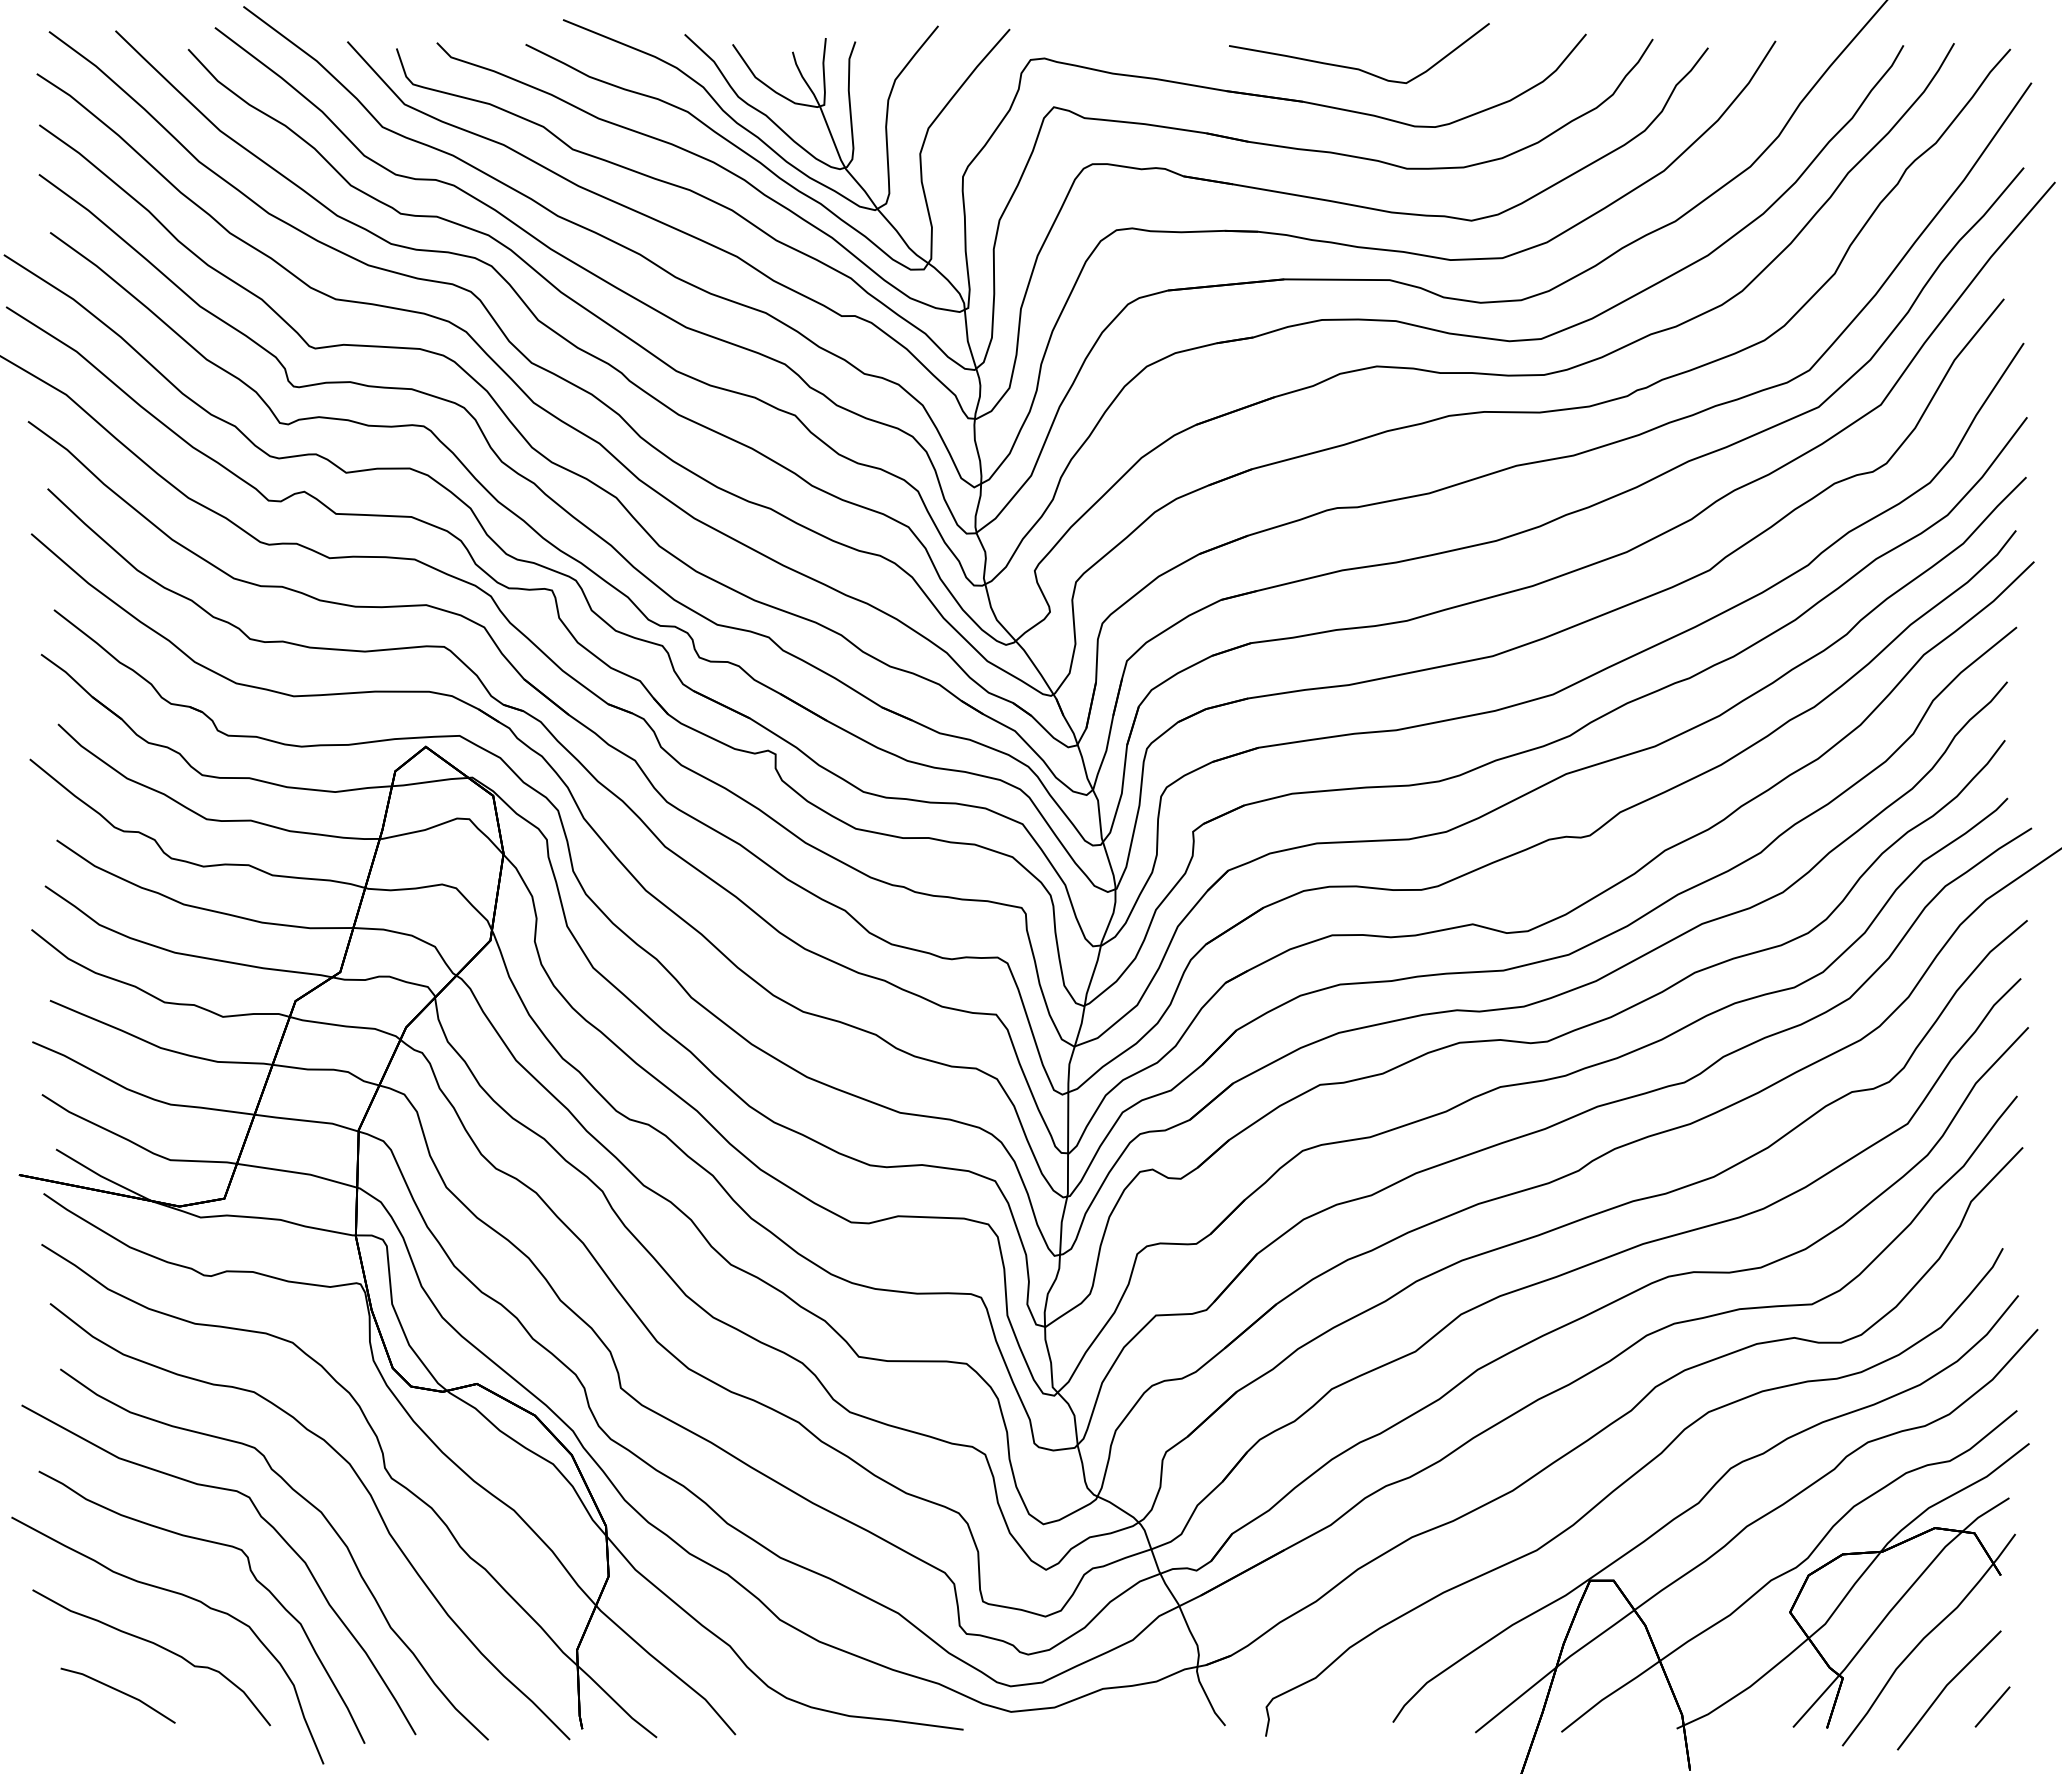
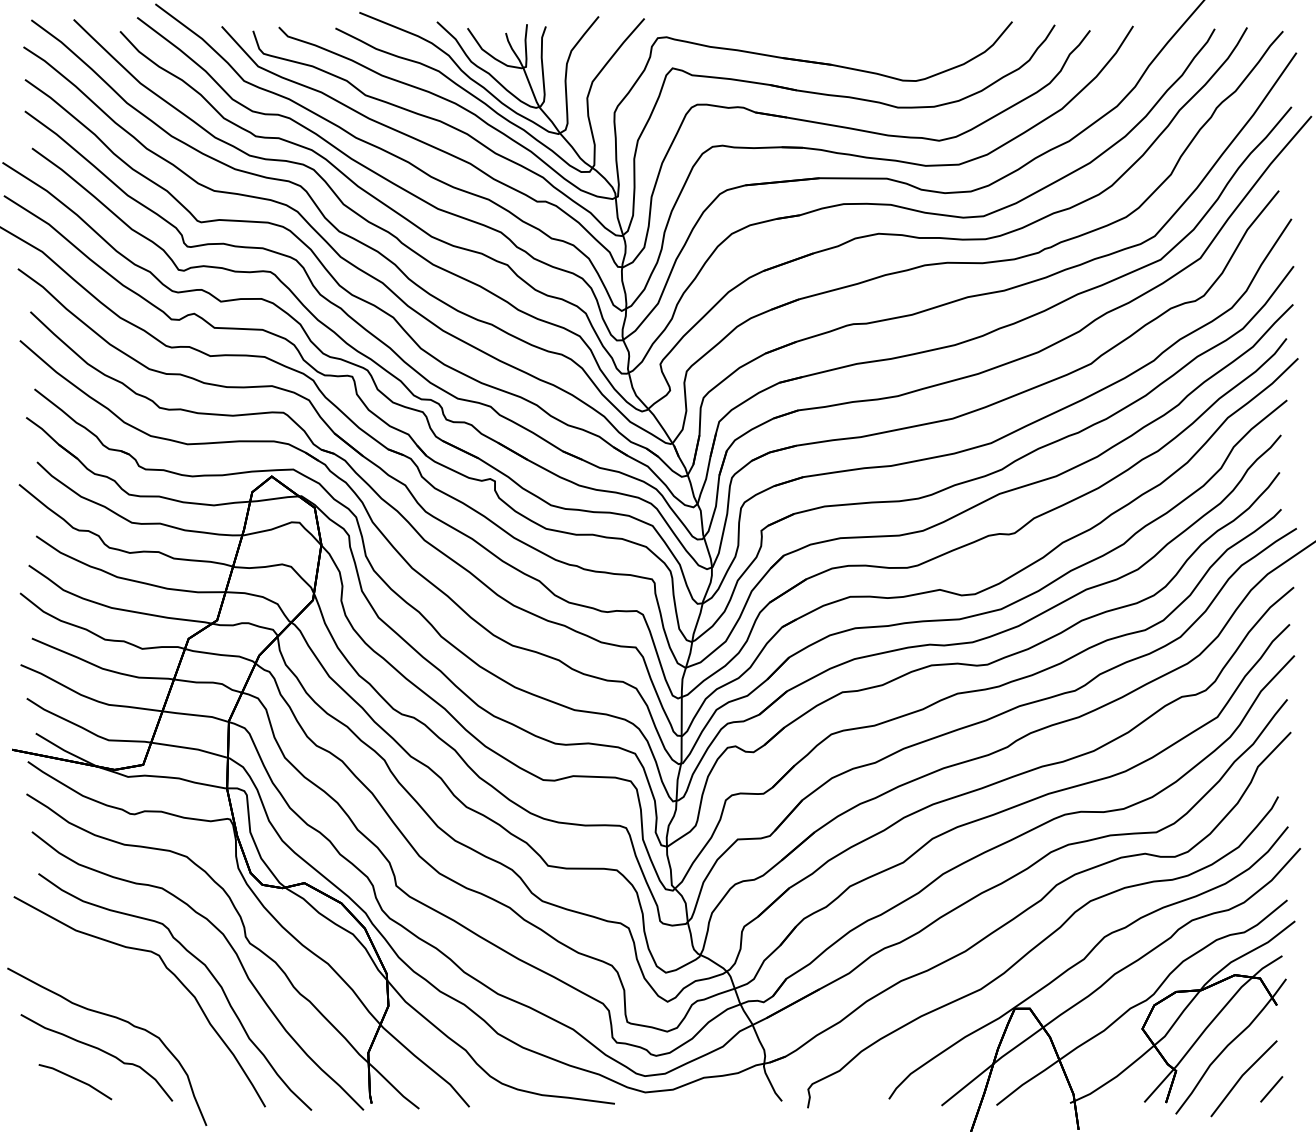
part: (1354, 66) -> (864, 42), removed
part: (249, 1572) -> (159, 1003), removed

